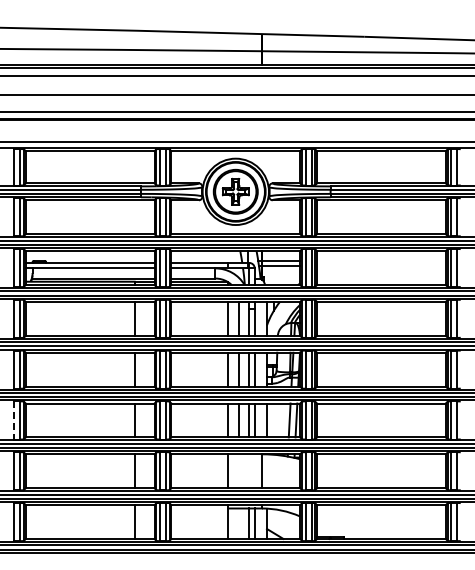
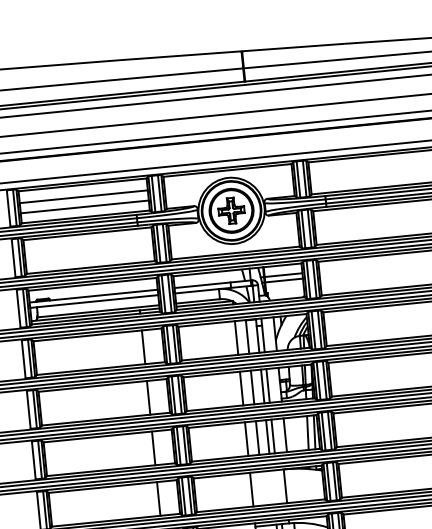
line: (89, 163) -> (83, 197), added
line: (89, 173) -> (84, 207), added
line: (14, 420) -> (34, 460), dashed -> solid

